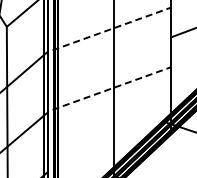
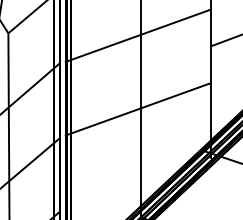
line: (111, 29) -> (137, 36), dashed -> solid
line: (111, 88) -> (137, 109), dashed -> solid

